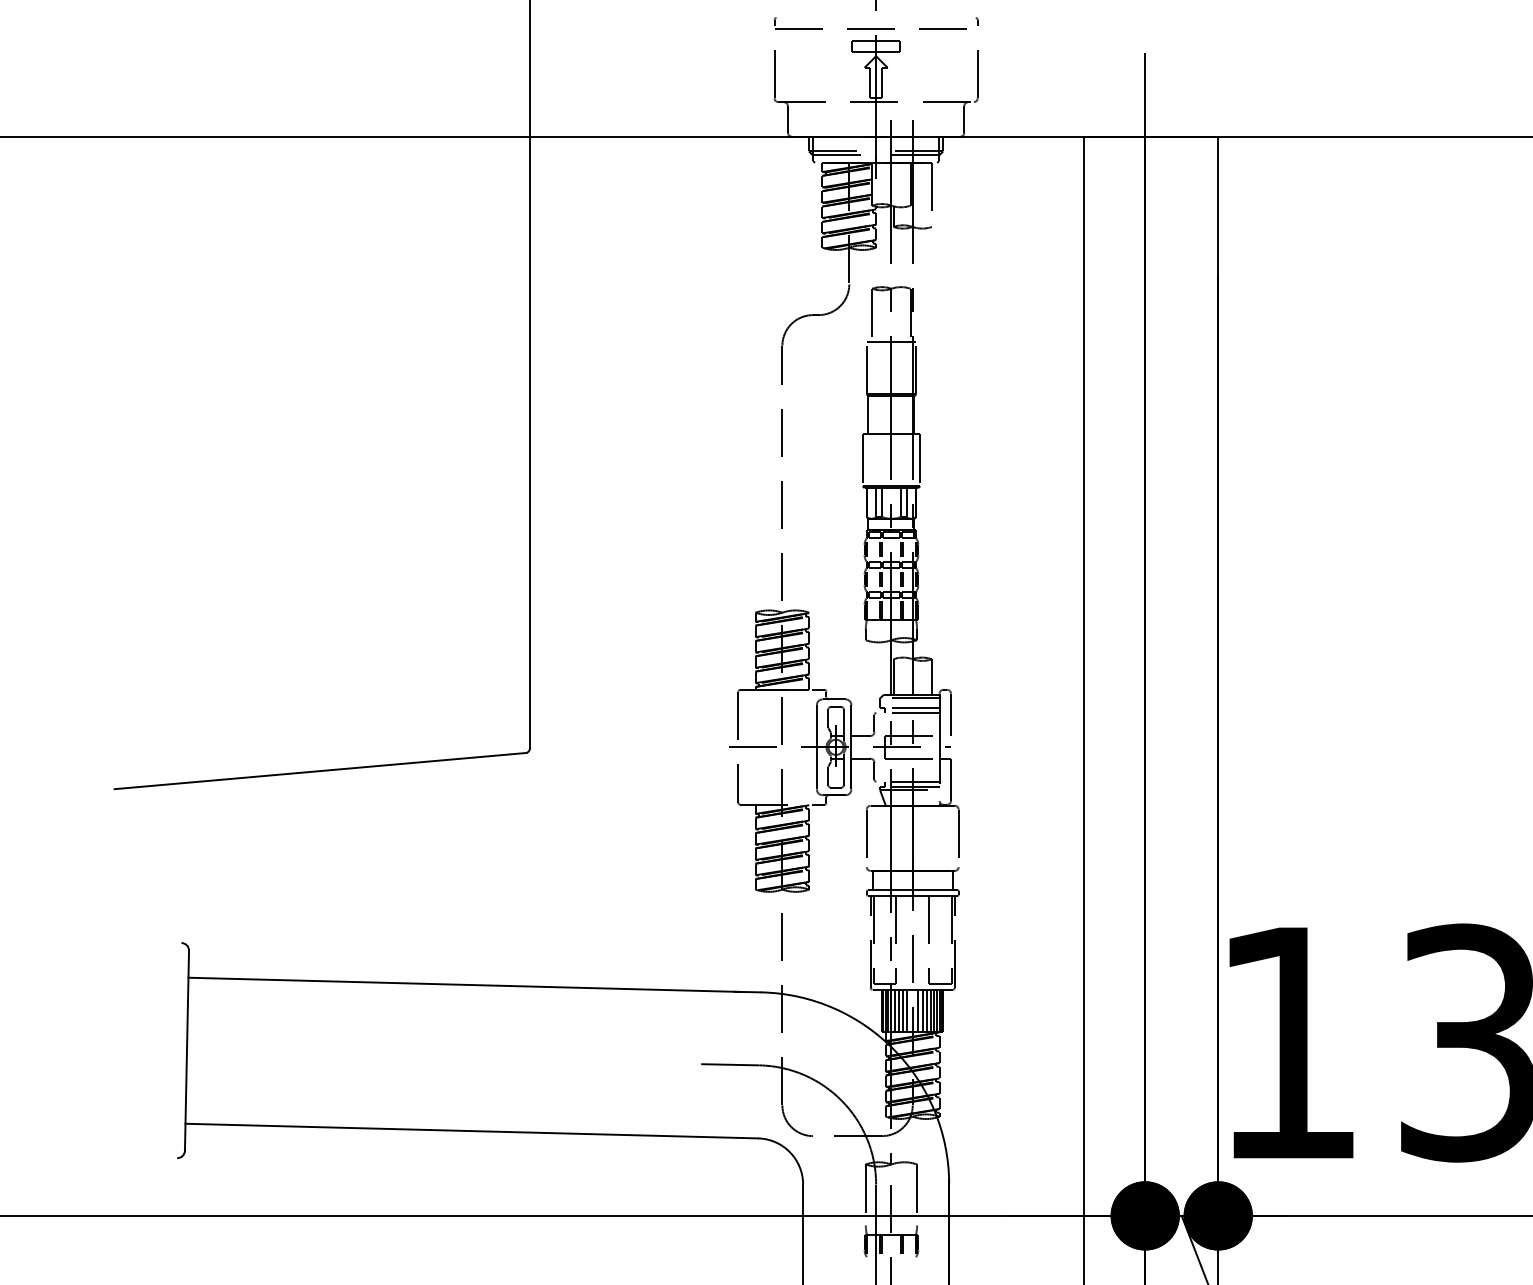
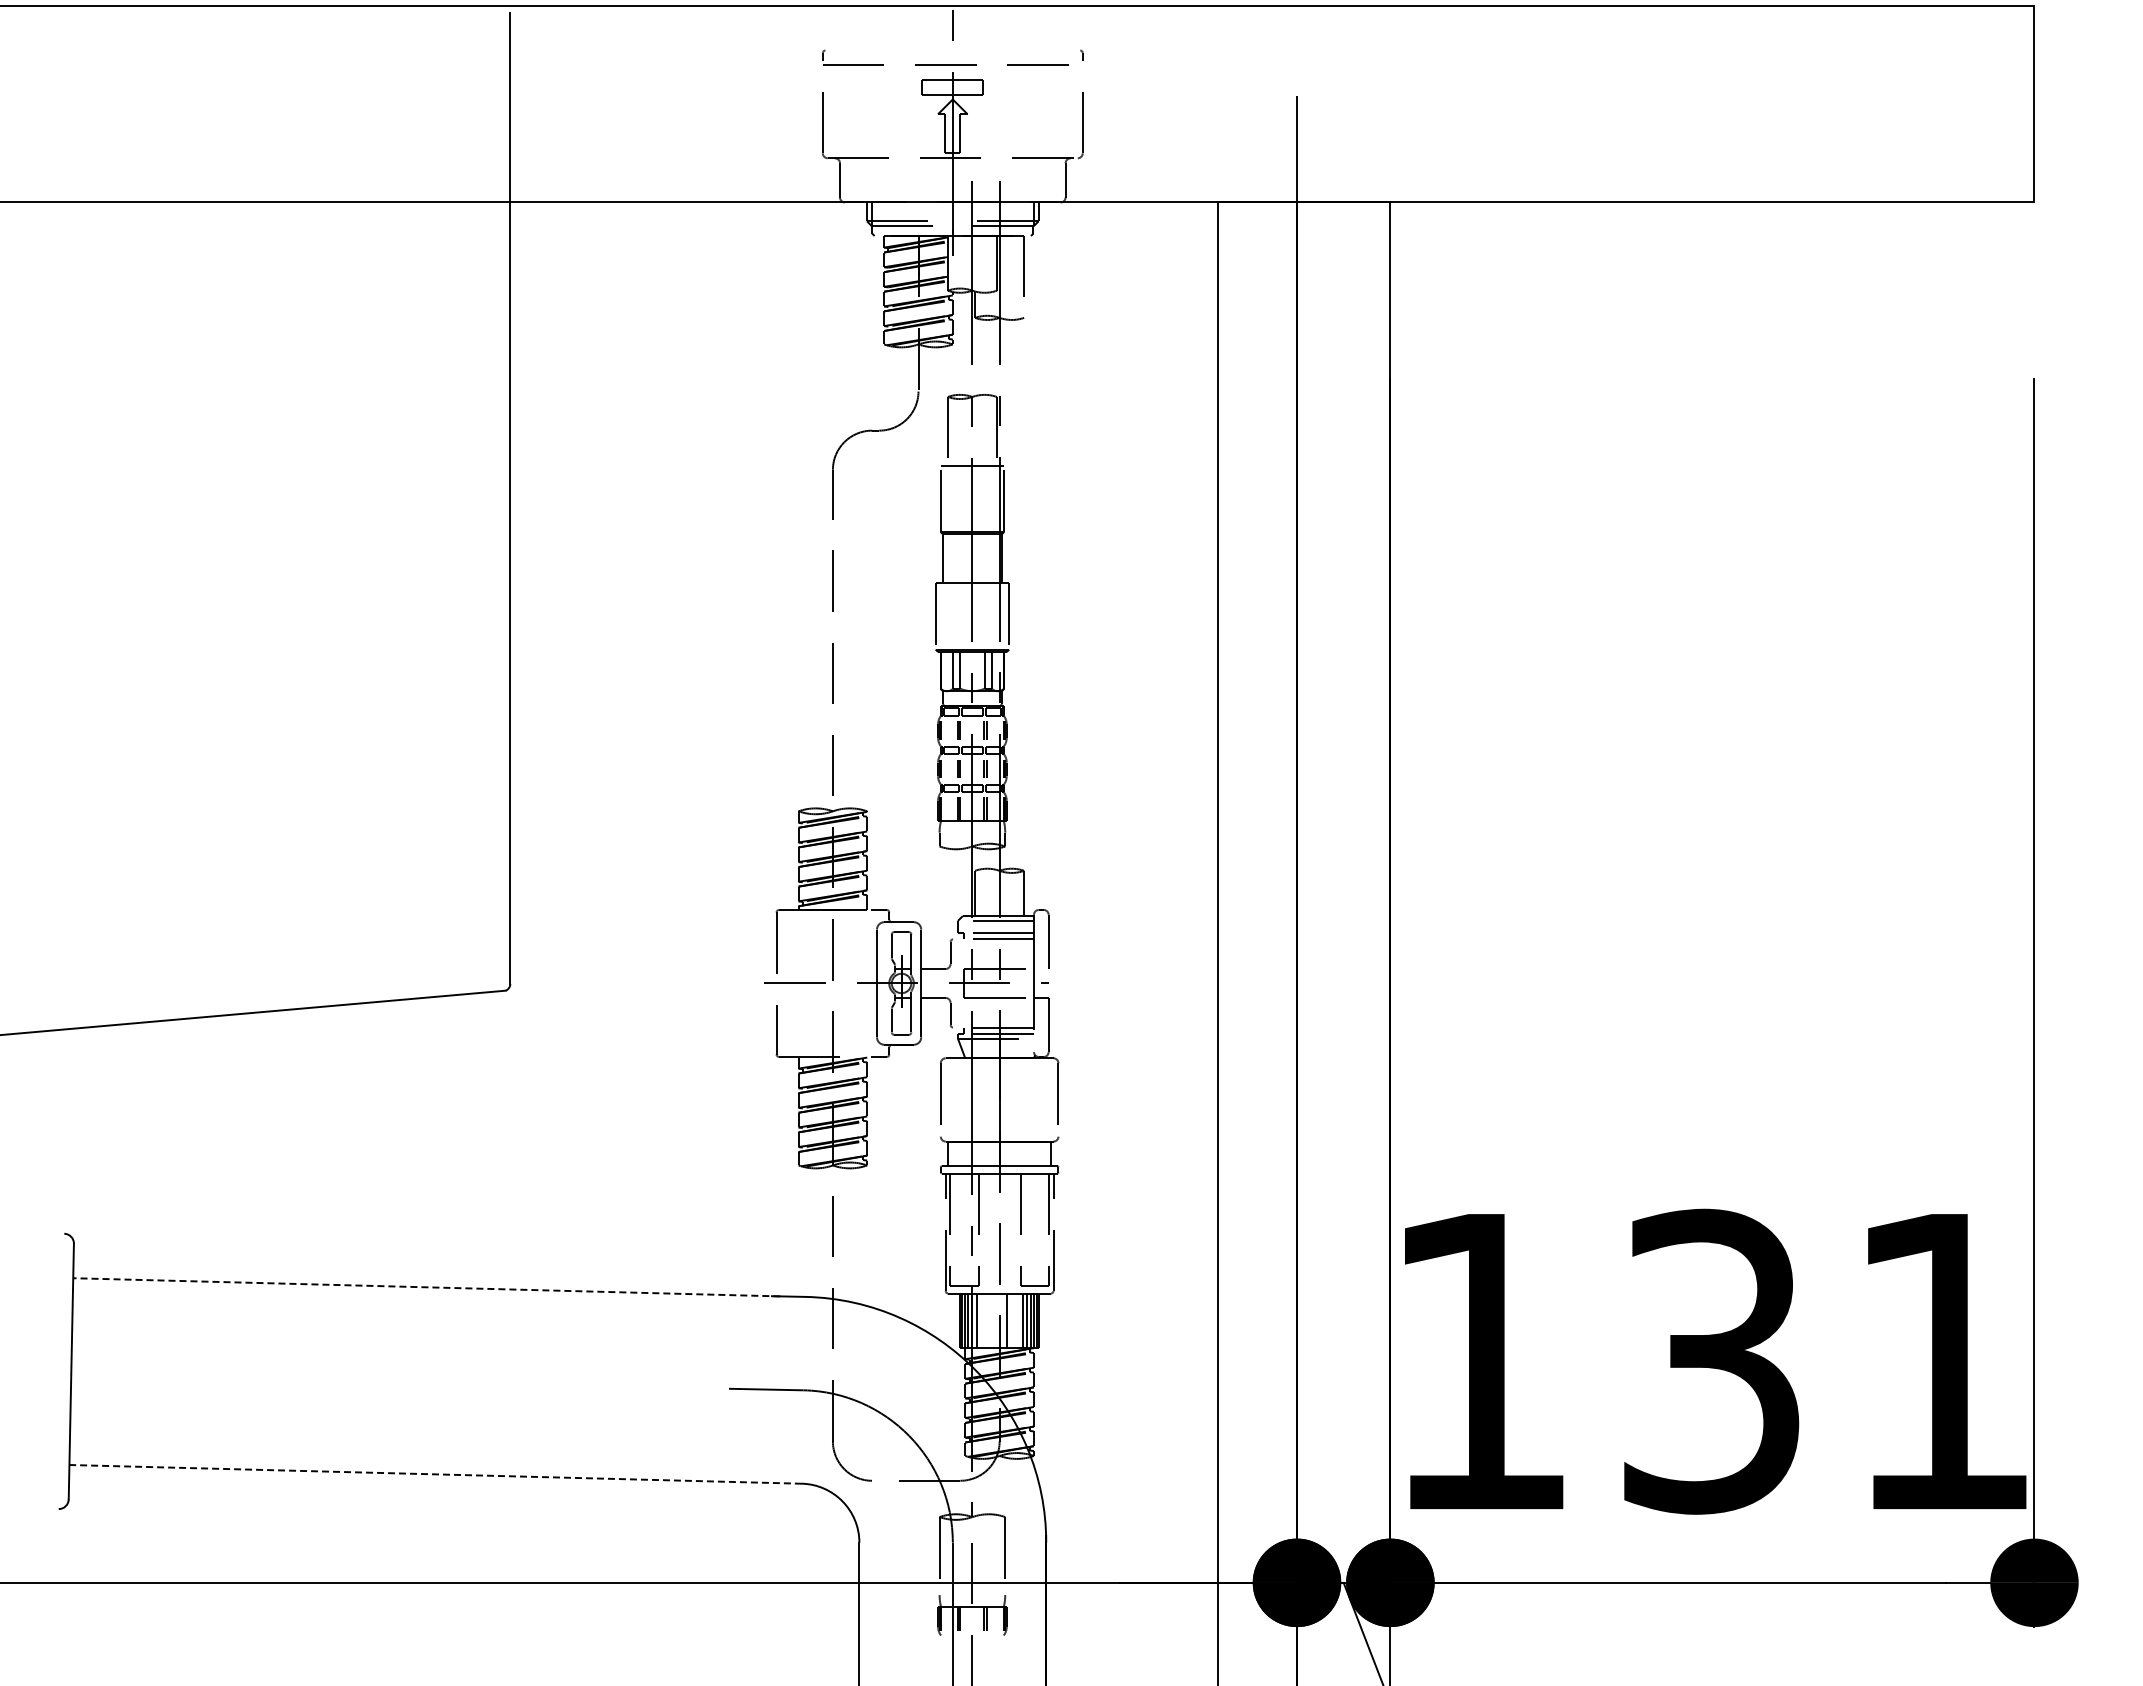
line: (464, 984) -> (426, 1287), solid -> dashed
line: (898, 1010) -> (981, 1320), removed
line: (902, 1010) -> (986, 1320), removed
line: (907, 1010) -> (992, 1320), removed
line: (922, 1010) -> (1012, 1320), removed
line: (926, 1010) -> (1017, 1320), removed
line: (471, 1131) -> (435, 1474), solid -> dashed

